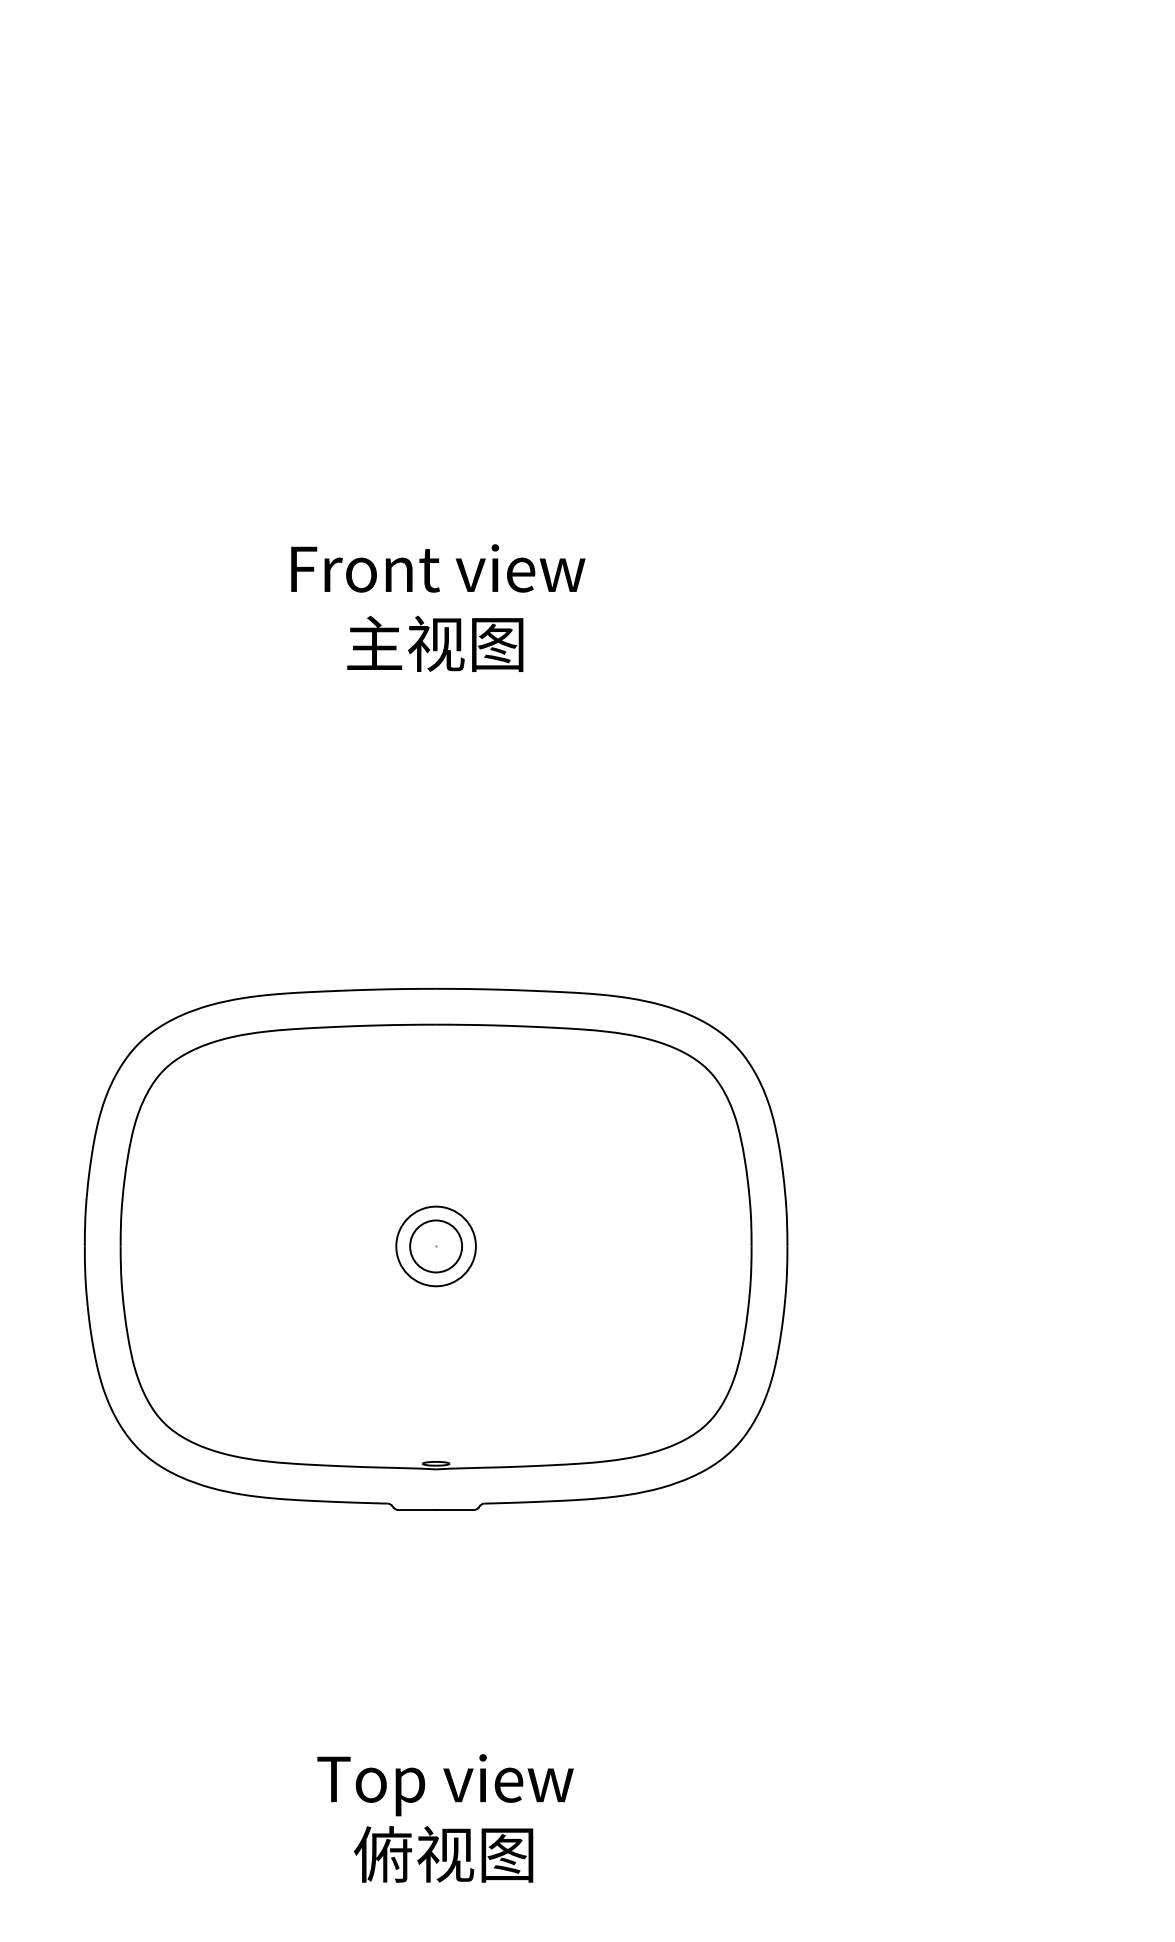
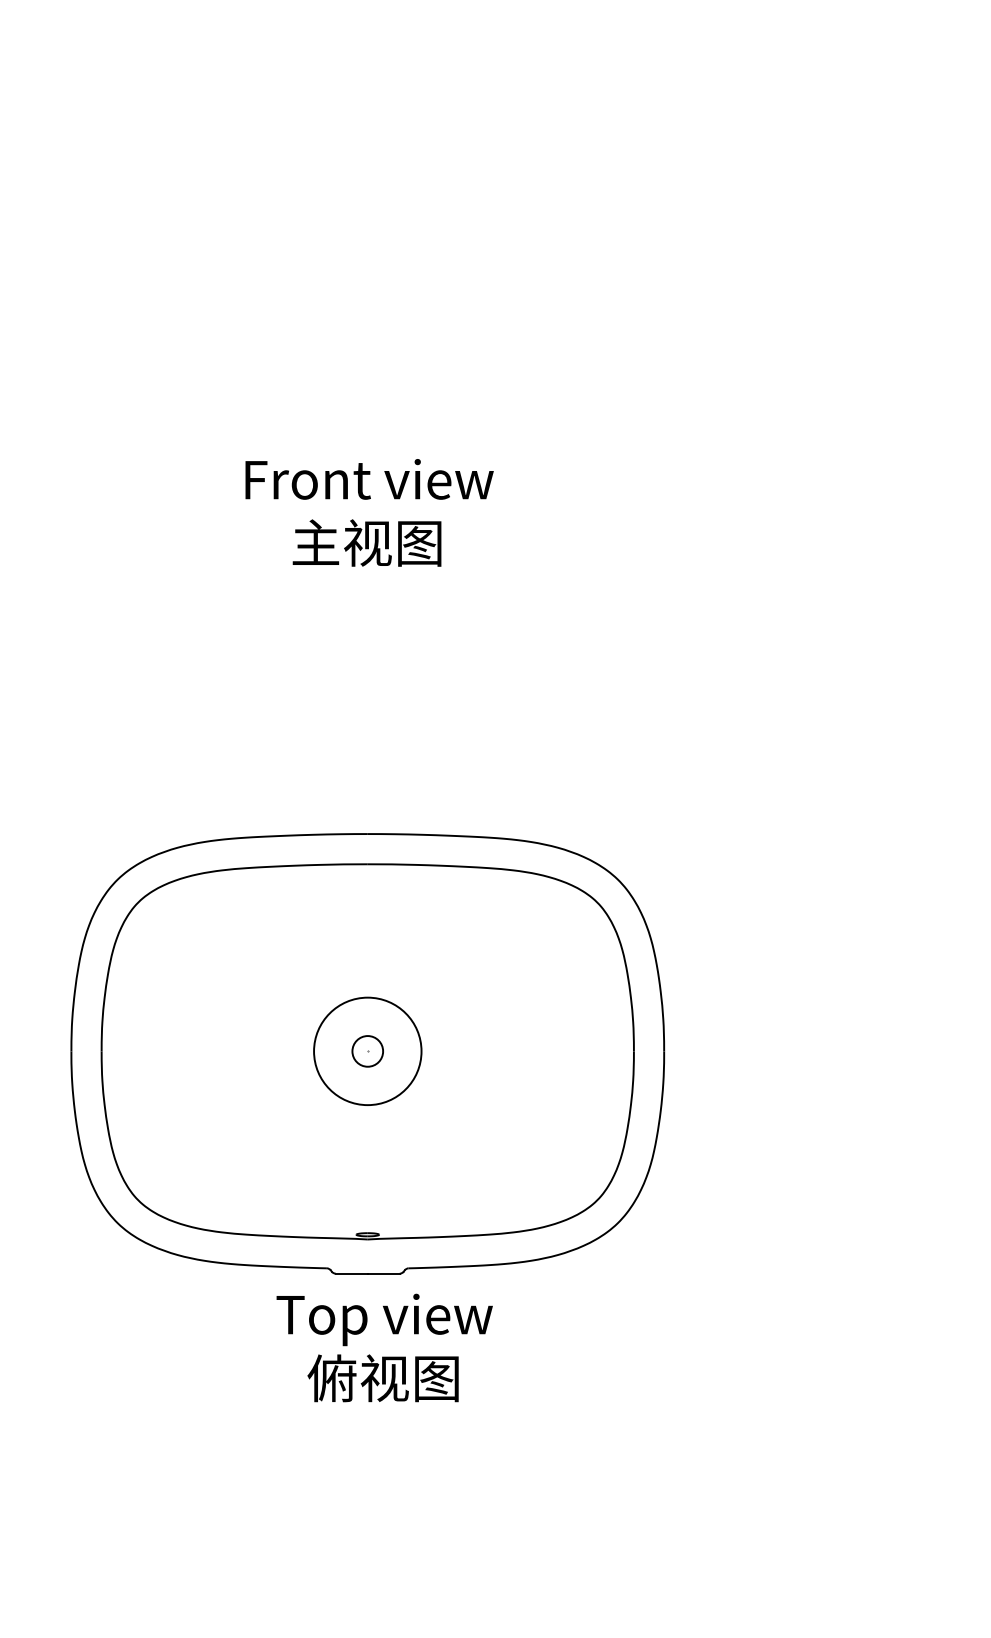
circle: (435, 1245) -> (367, 1050), size x1.6
circle: (435, 1246) -> (367, 1051), size x0.7
text: (445, 1817) -> (384, 1347), moved

